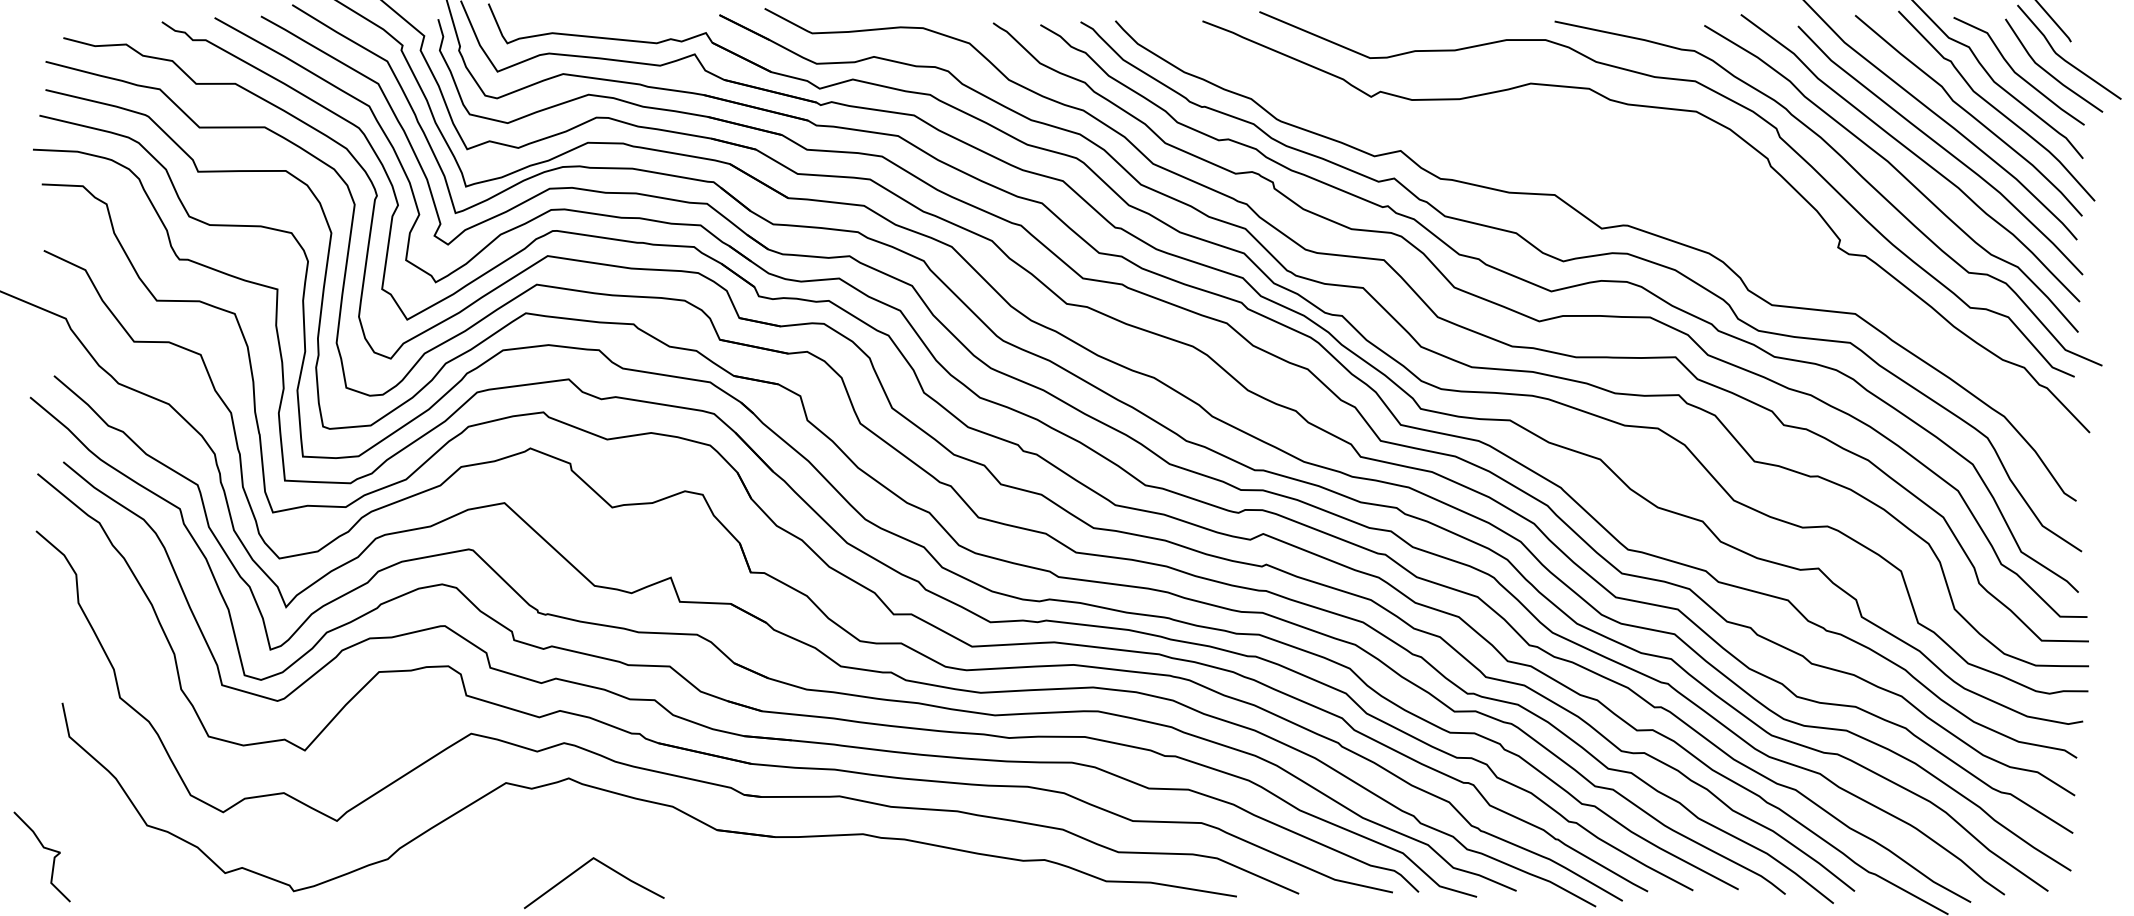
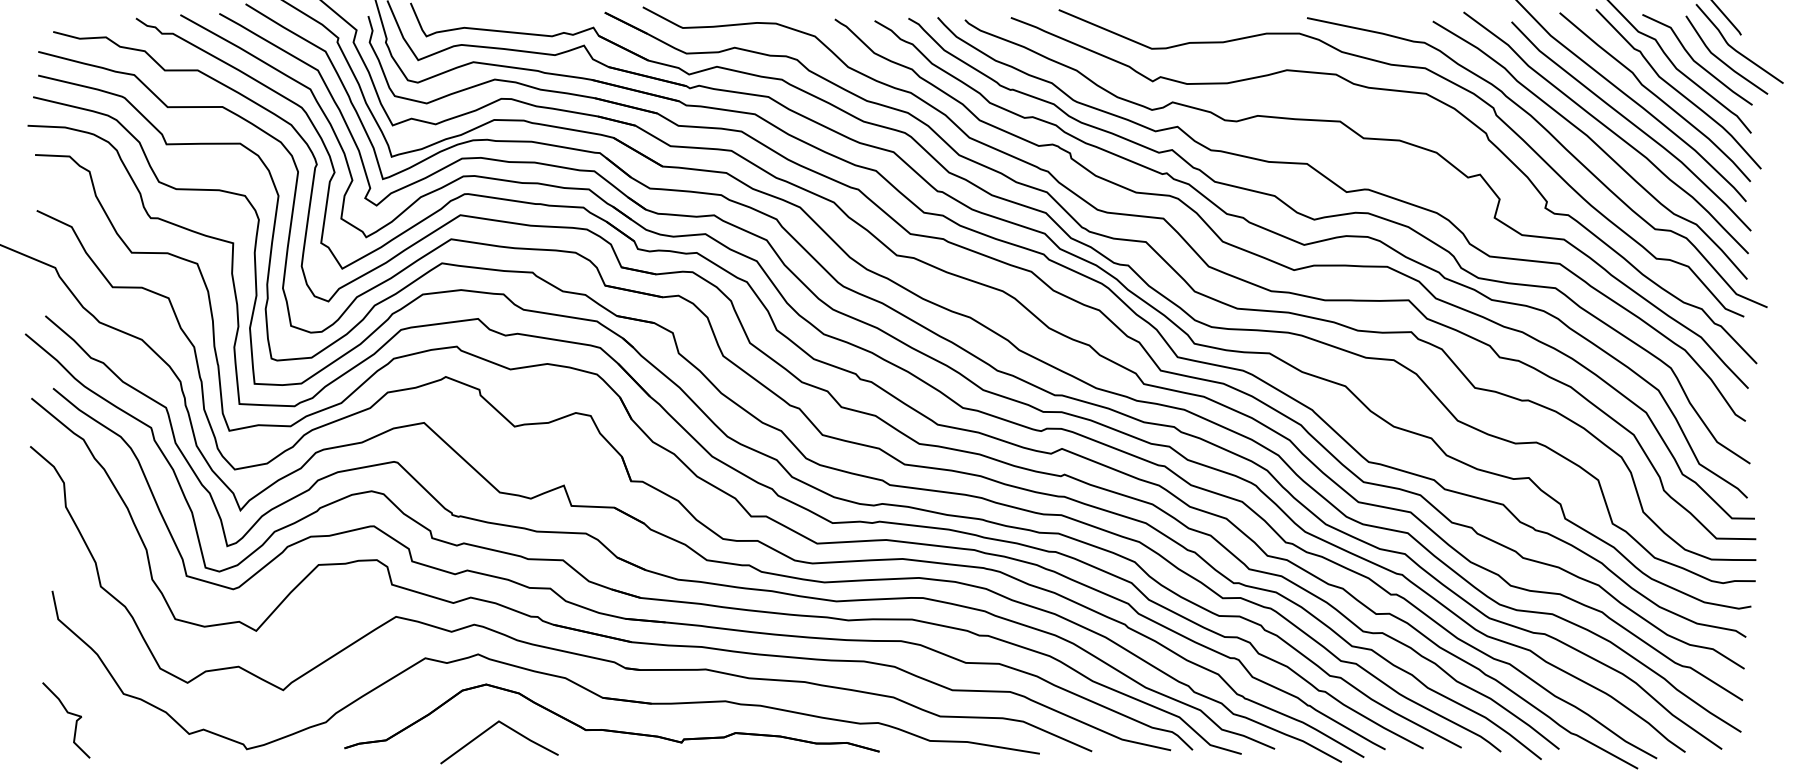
curve: (1621, 166) -> (1363, 139), added
curve: (43, 848) -> (67, 713), moved
part: (725, 867) -> (609, 729), added

